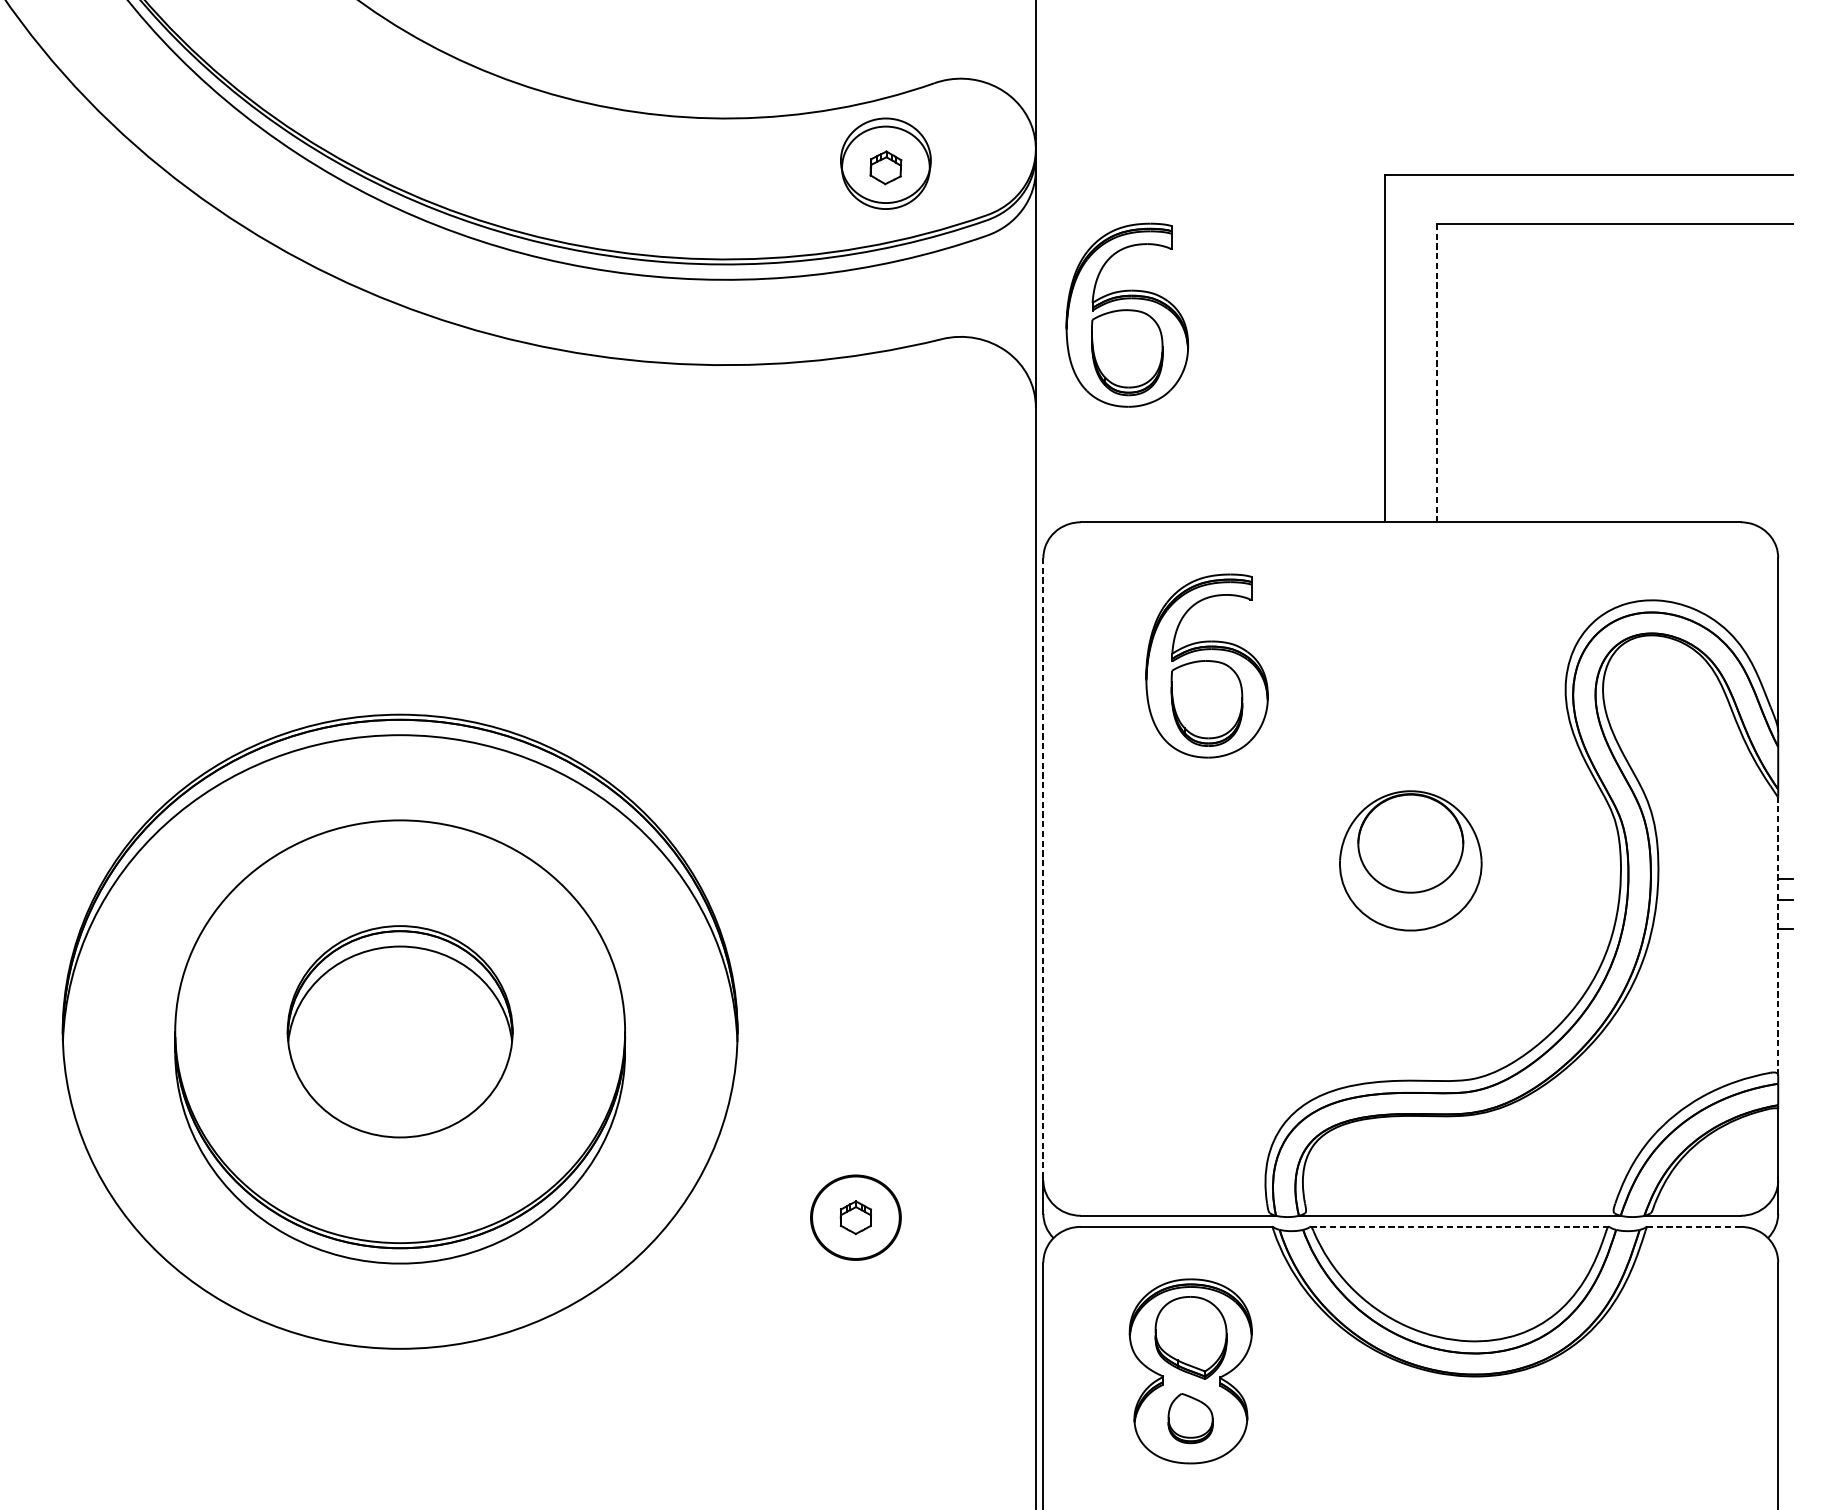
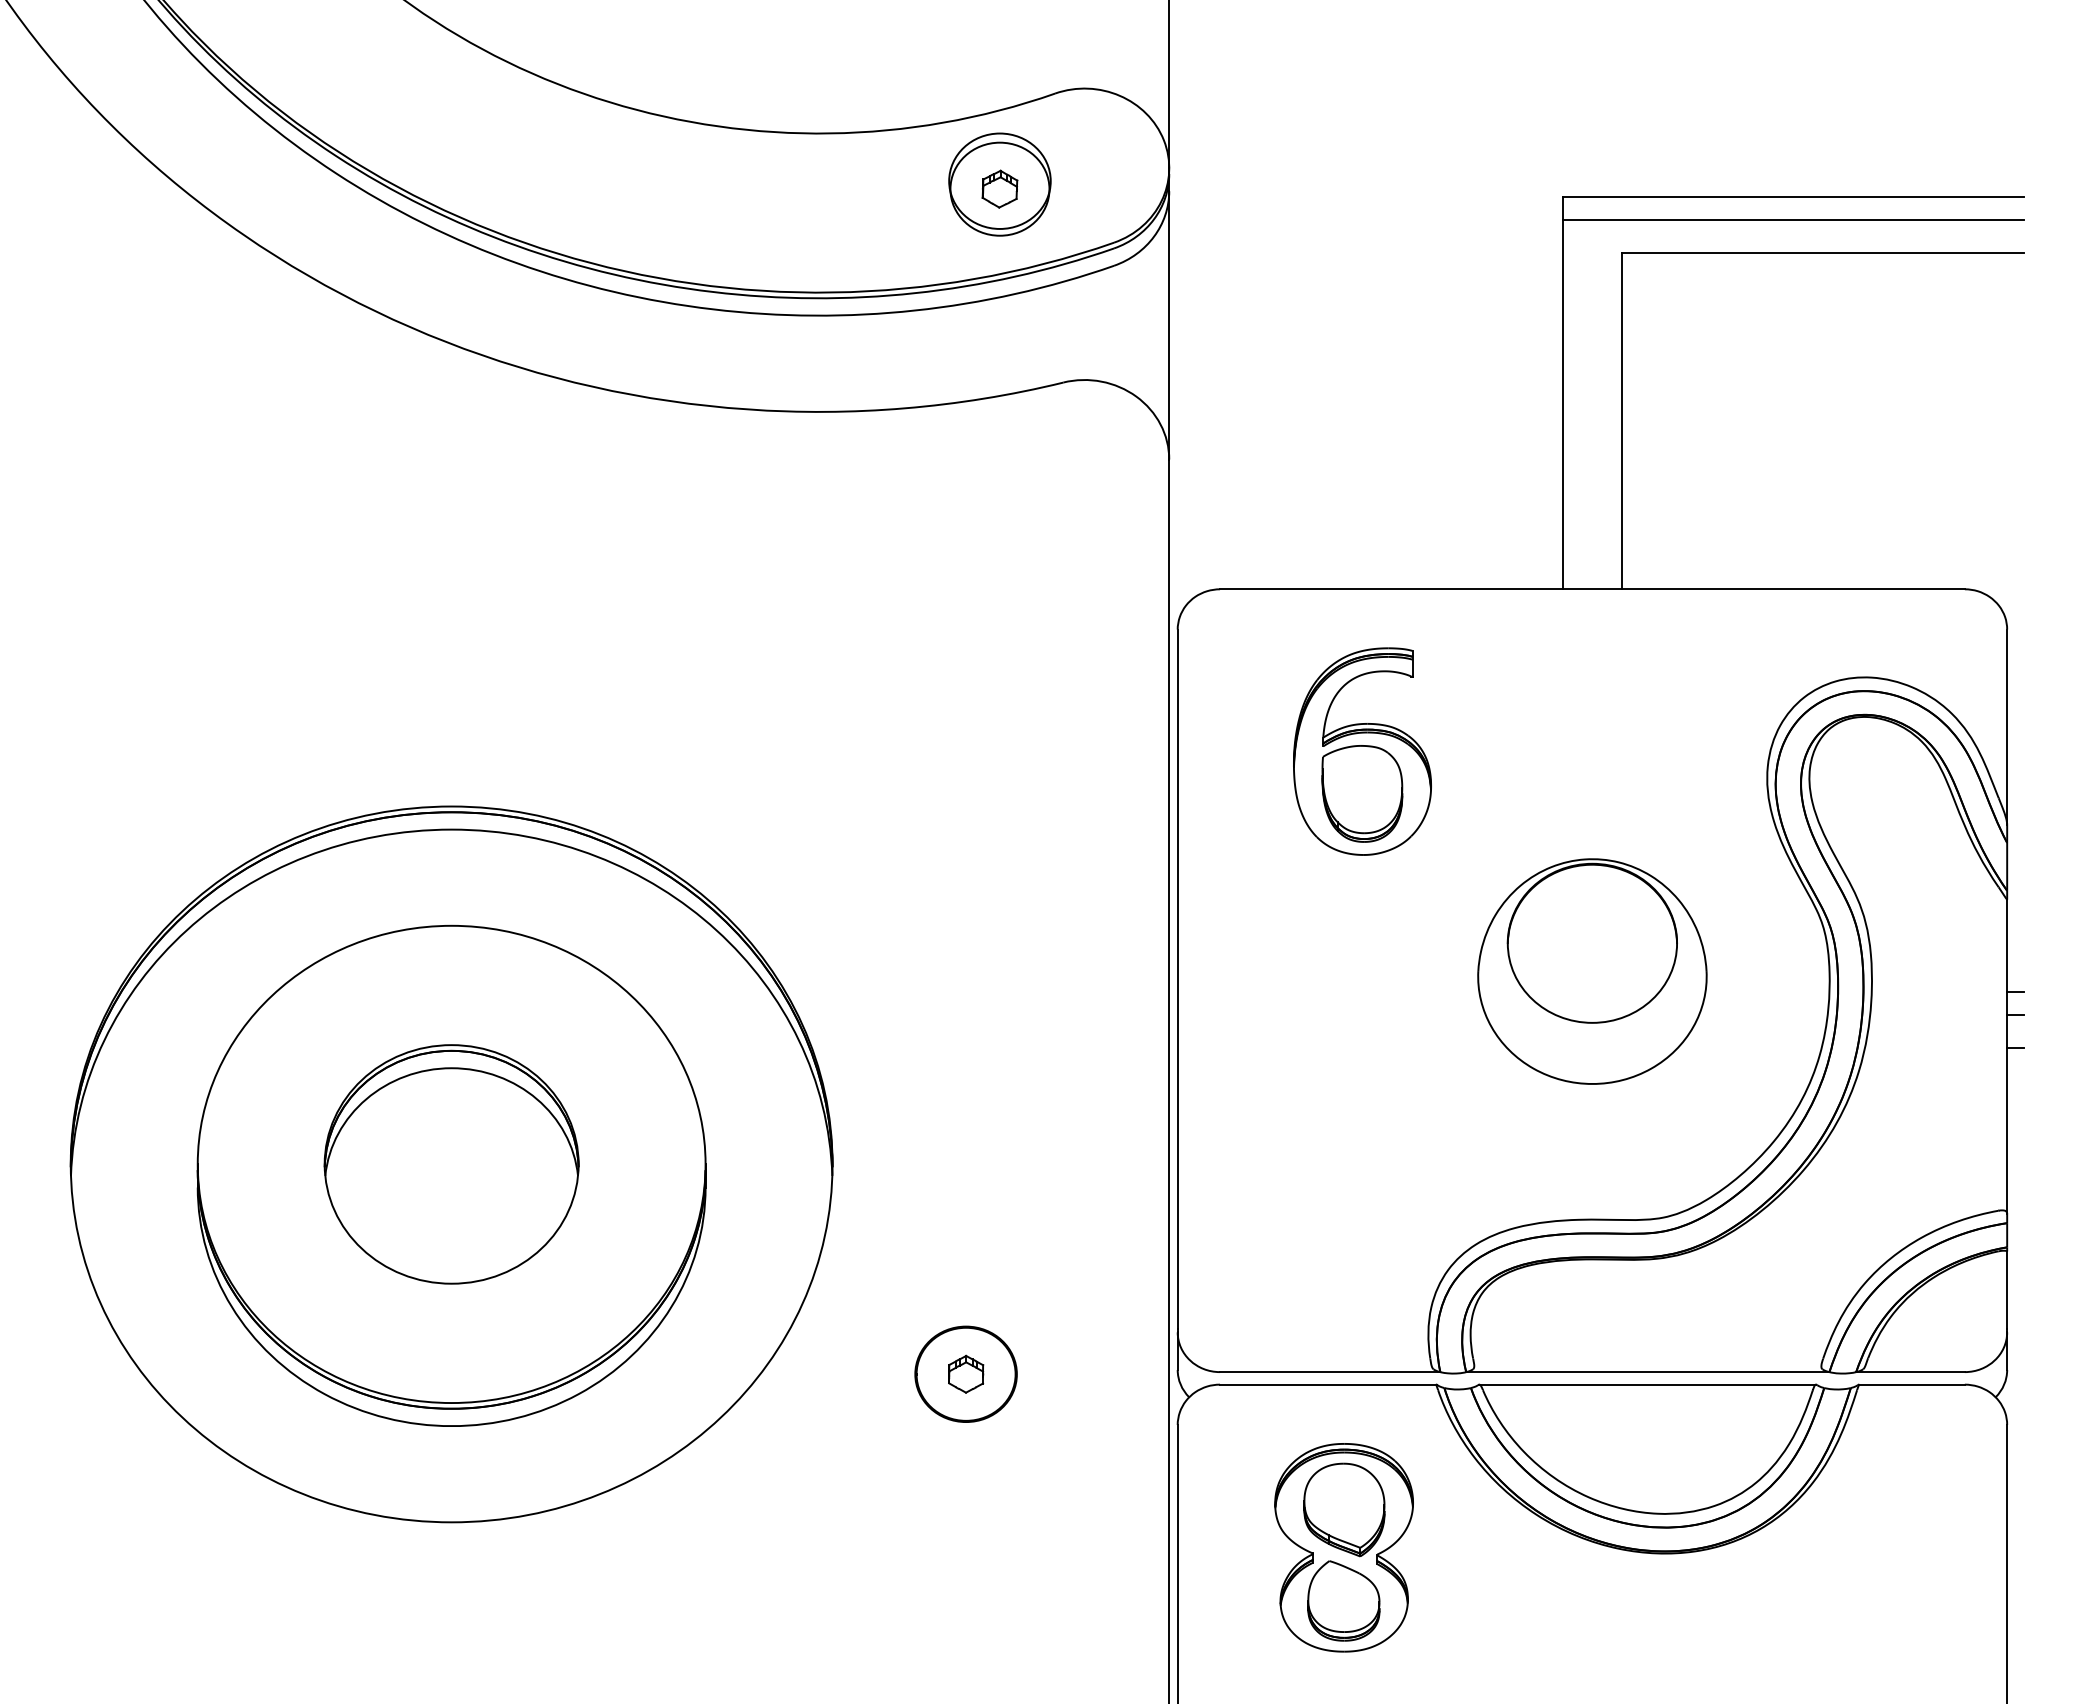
line: (1588, 194) -> (1793, 219), added
part: (1127, 315) -> (1272, 355), removed
line: (1437, 373) -> (1622, 421), dashed -> solid
part: (1410, 860) -> (1592, 971), size x1.43
line: (1043, 867) -> (1177, 979), dashed -> solid
line: (1778, 935) -> (2007, 1055), dashed -> solid
line: (1459, 1226) -> (1647, 1384), dashed -> solid
line: (1693, 1226) -> (1911, 1384), dashed -> solid
part: (1190, 1418) -> (1343, 1600), size x1.43

